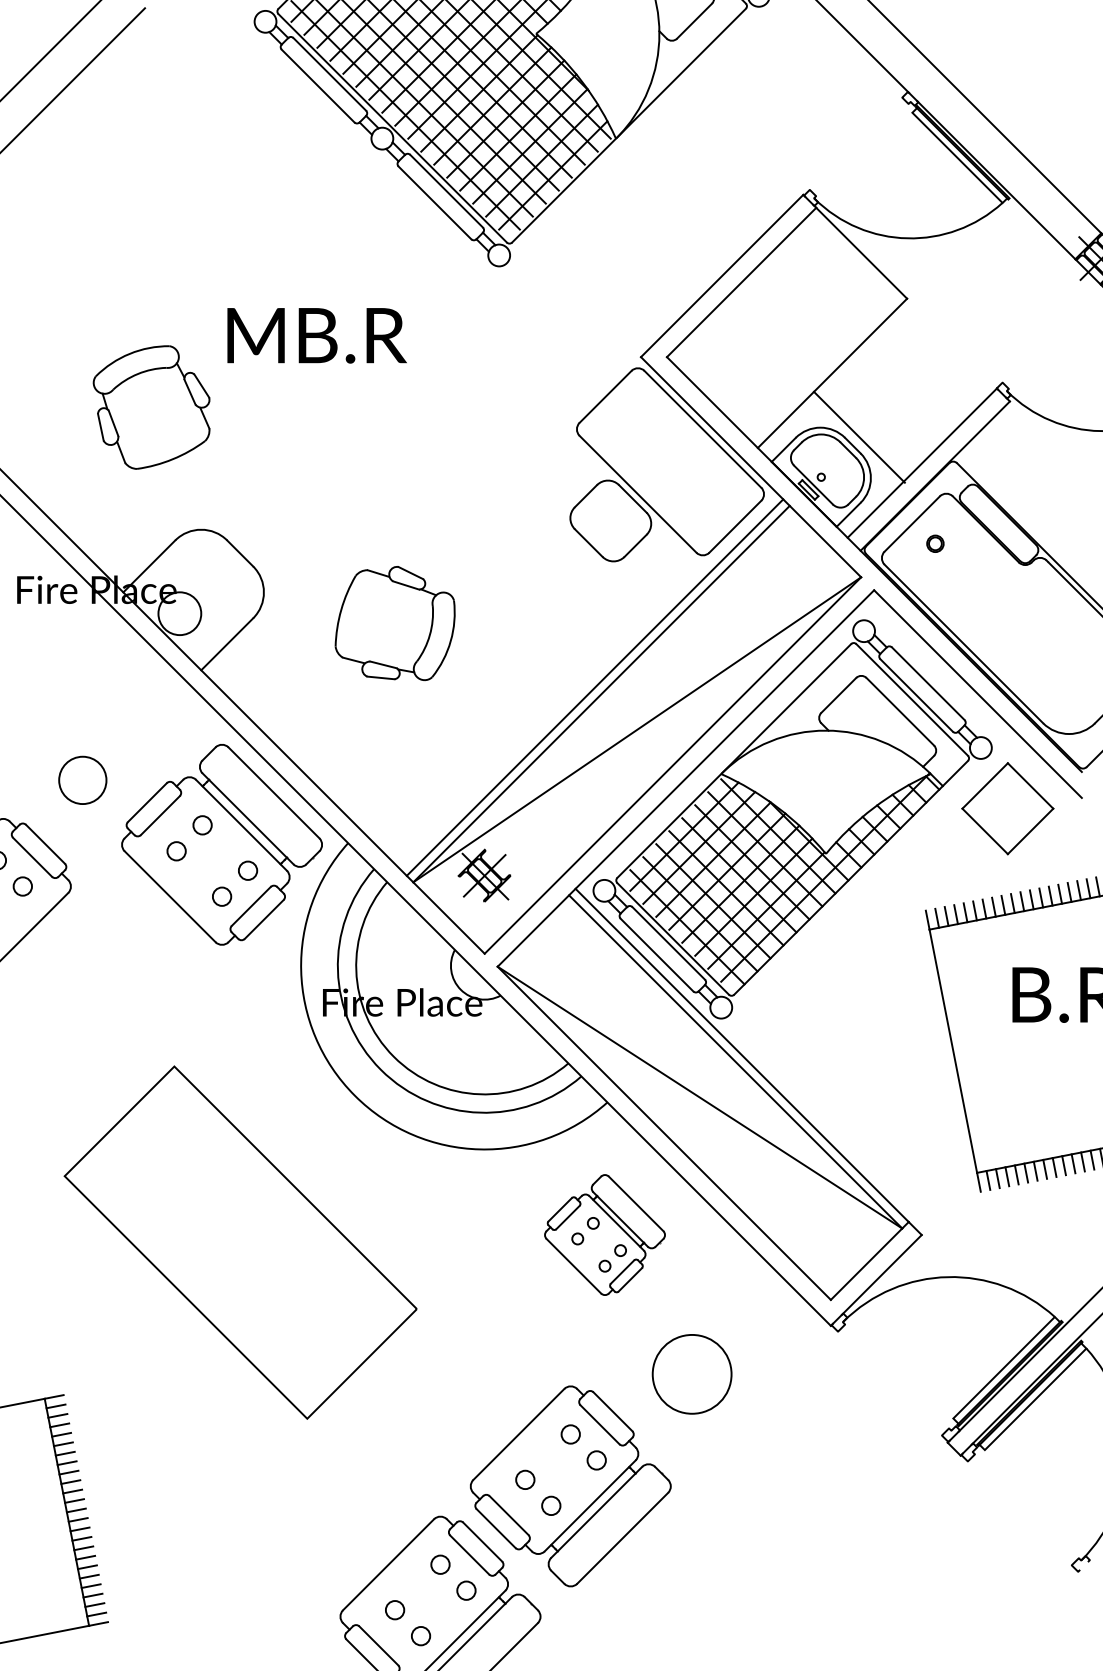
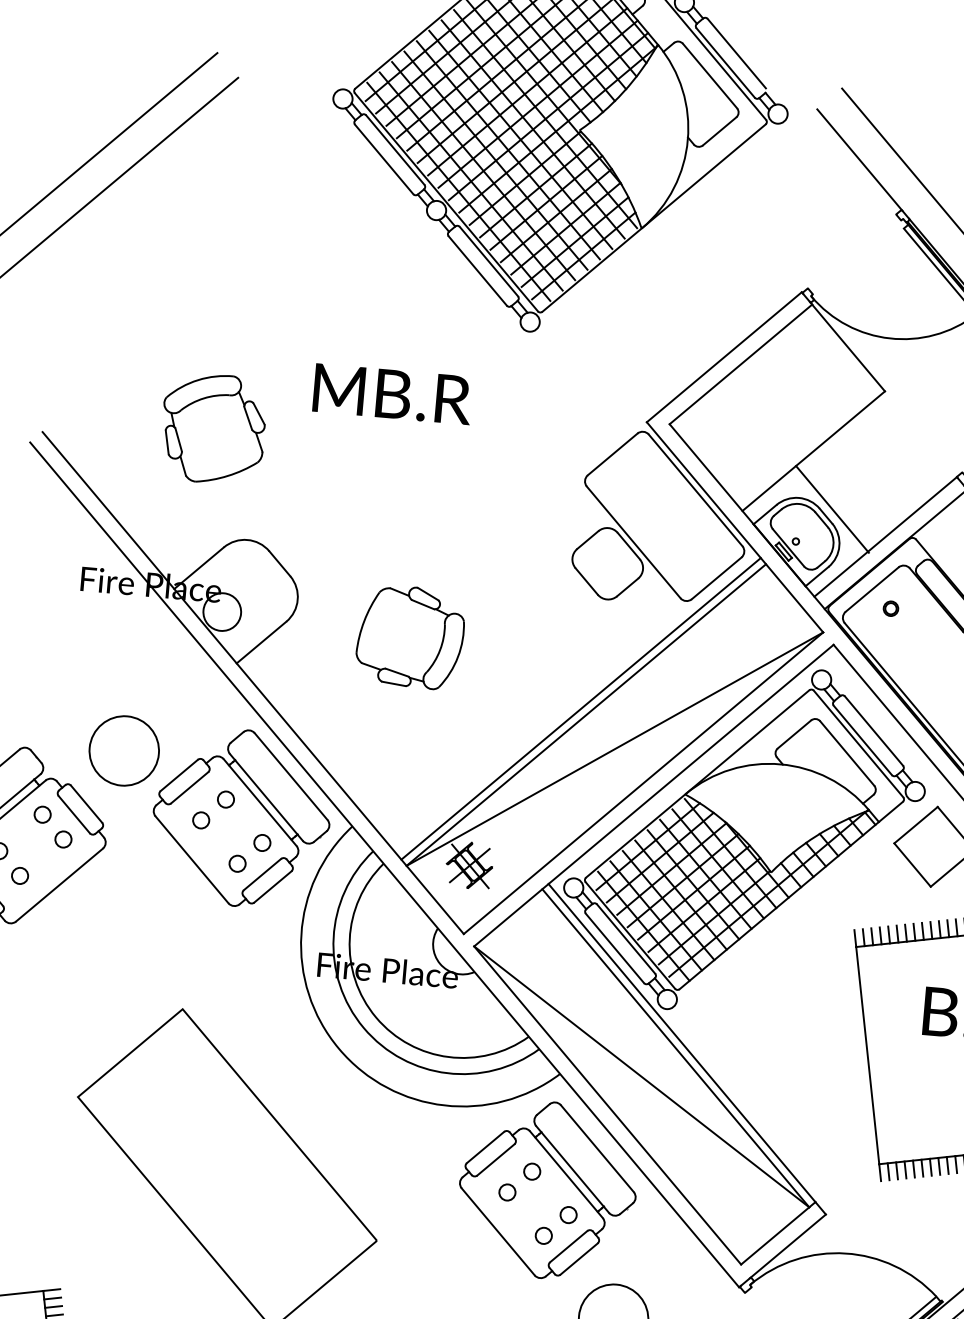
text: (316, 335) -> (392, 394), moved
circle: (82, 779) -> (124, 750), size x1.67
part: (604, 1234) -> (547, 1189), size x1.67

